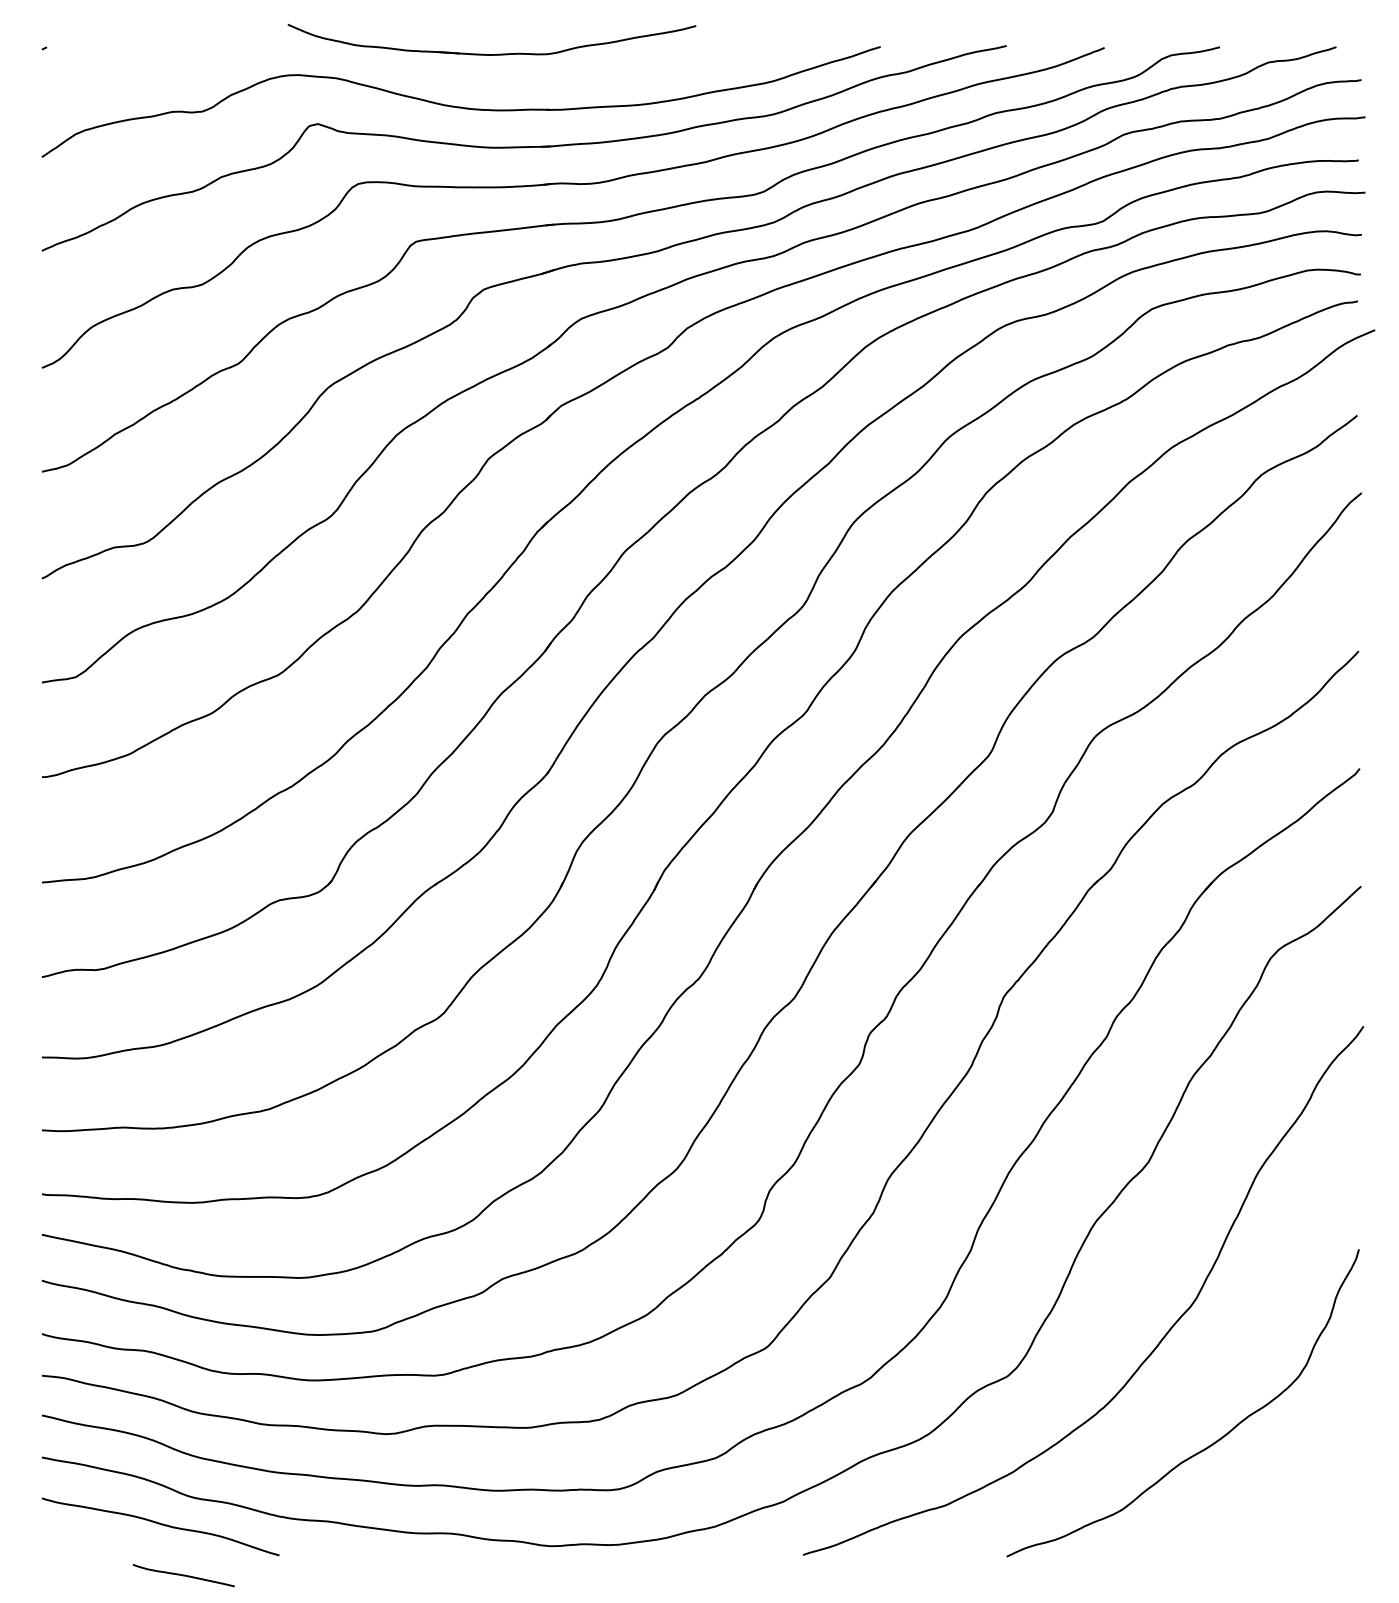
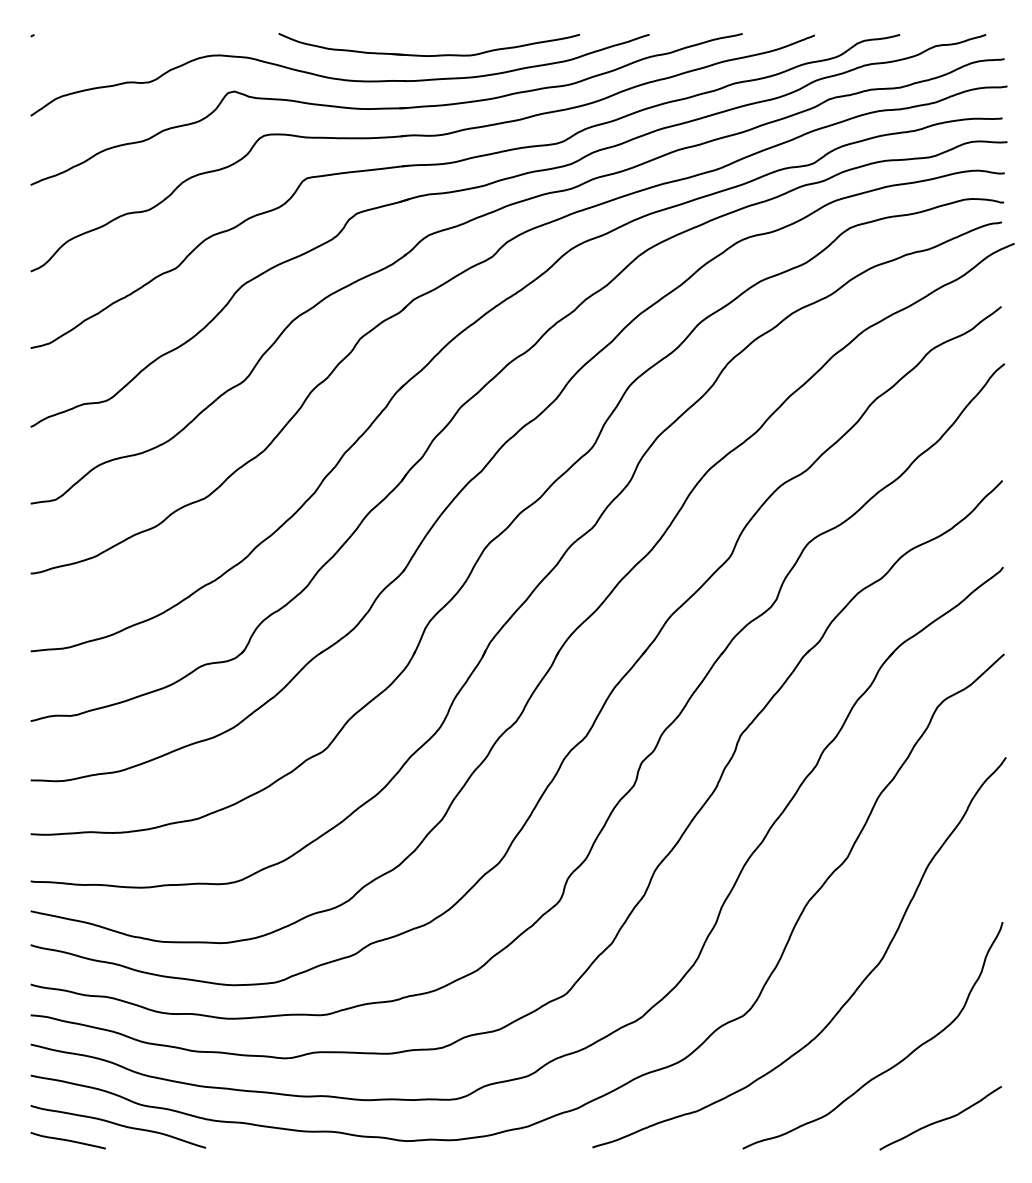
part: (491, 54) -> (428, 55), moved
curve: (1275, 1517) -> (941, 1119), added
curve: (183, 1575) -> (68, 1140), moved

